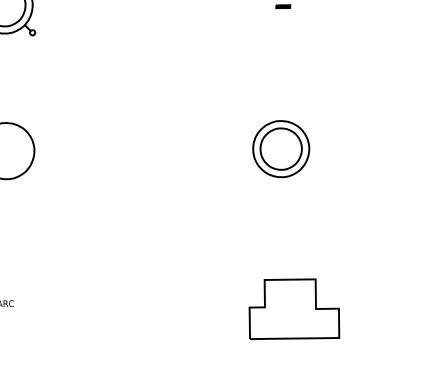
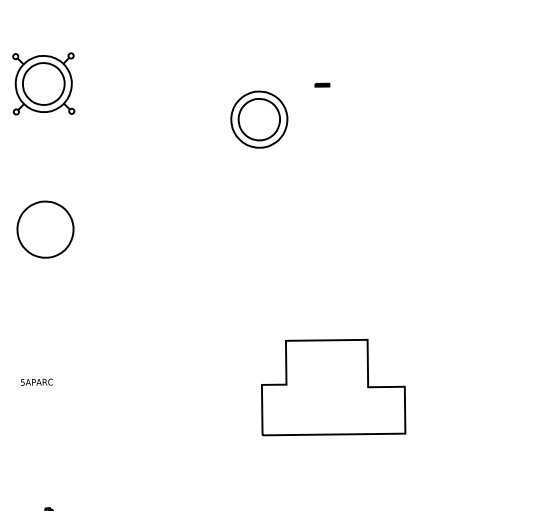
part: (281, 148) -> (259, 119), moved
part: (294, 308) -> (333, 387), size x1.6

